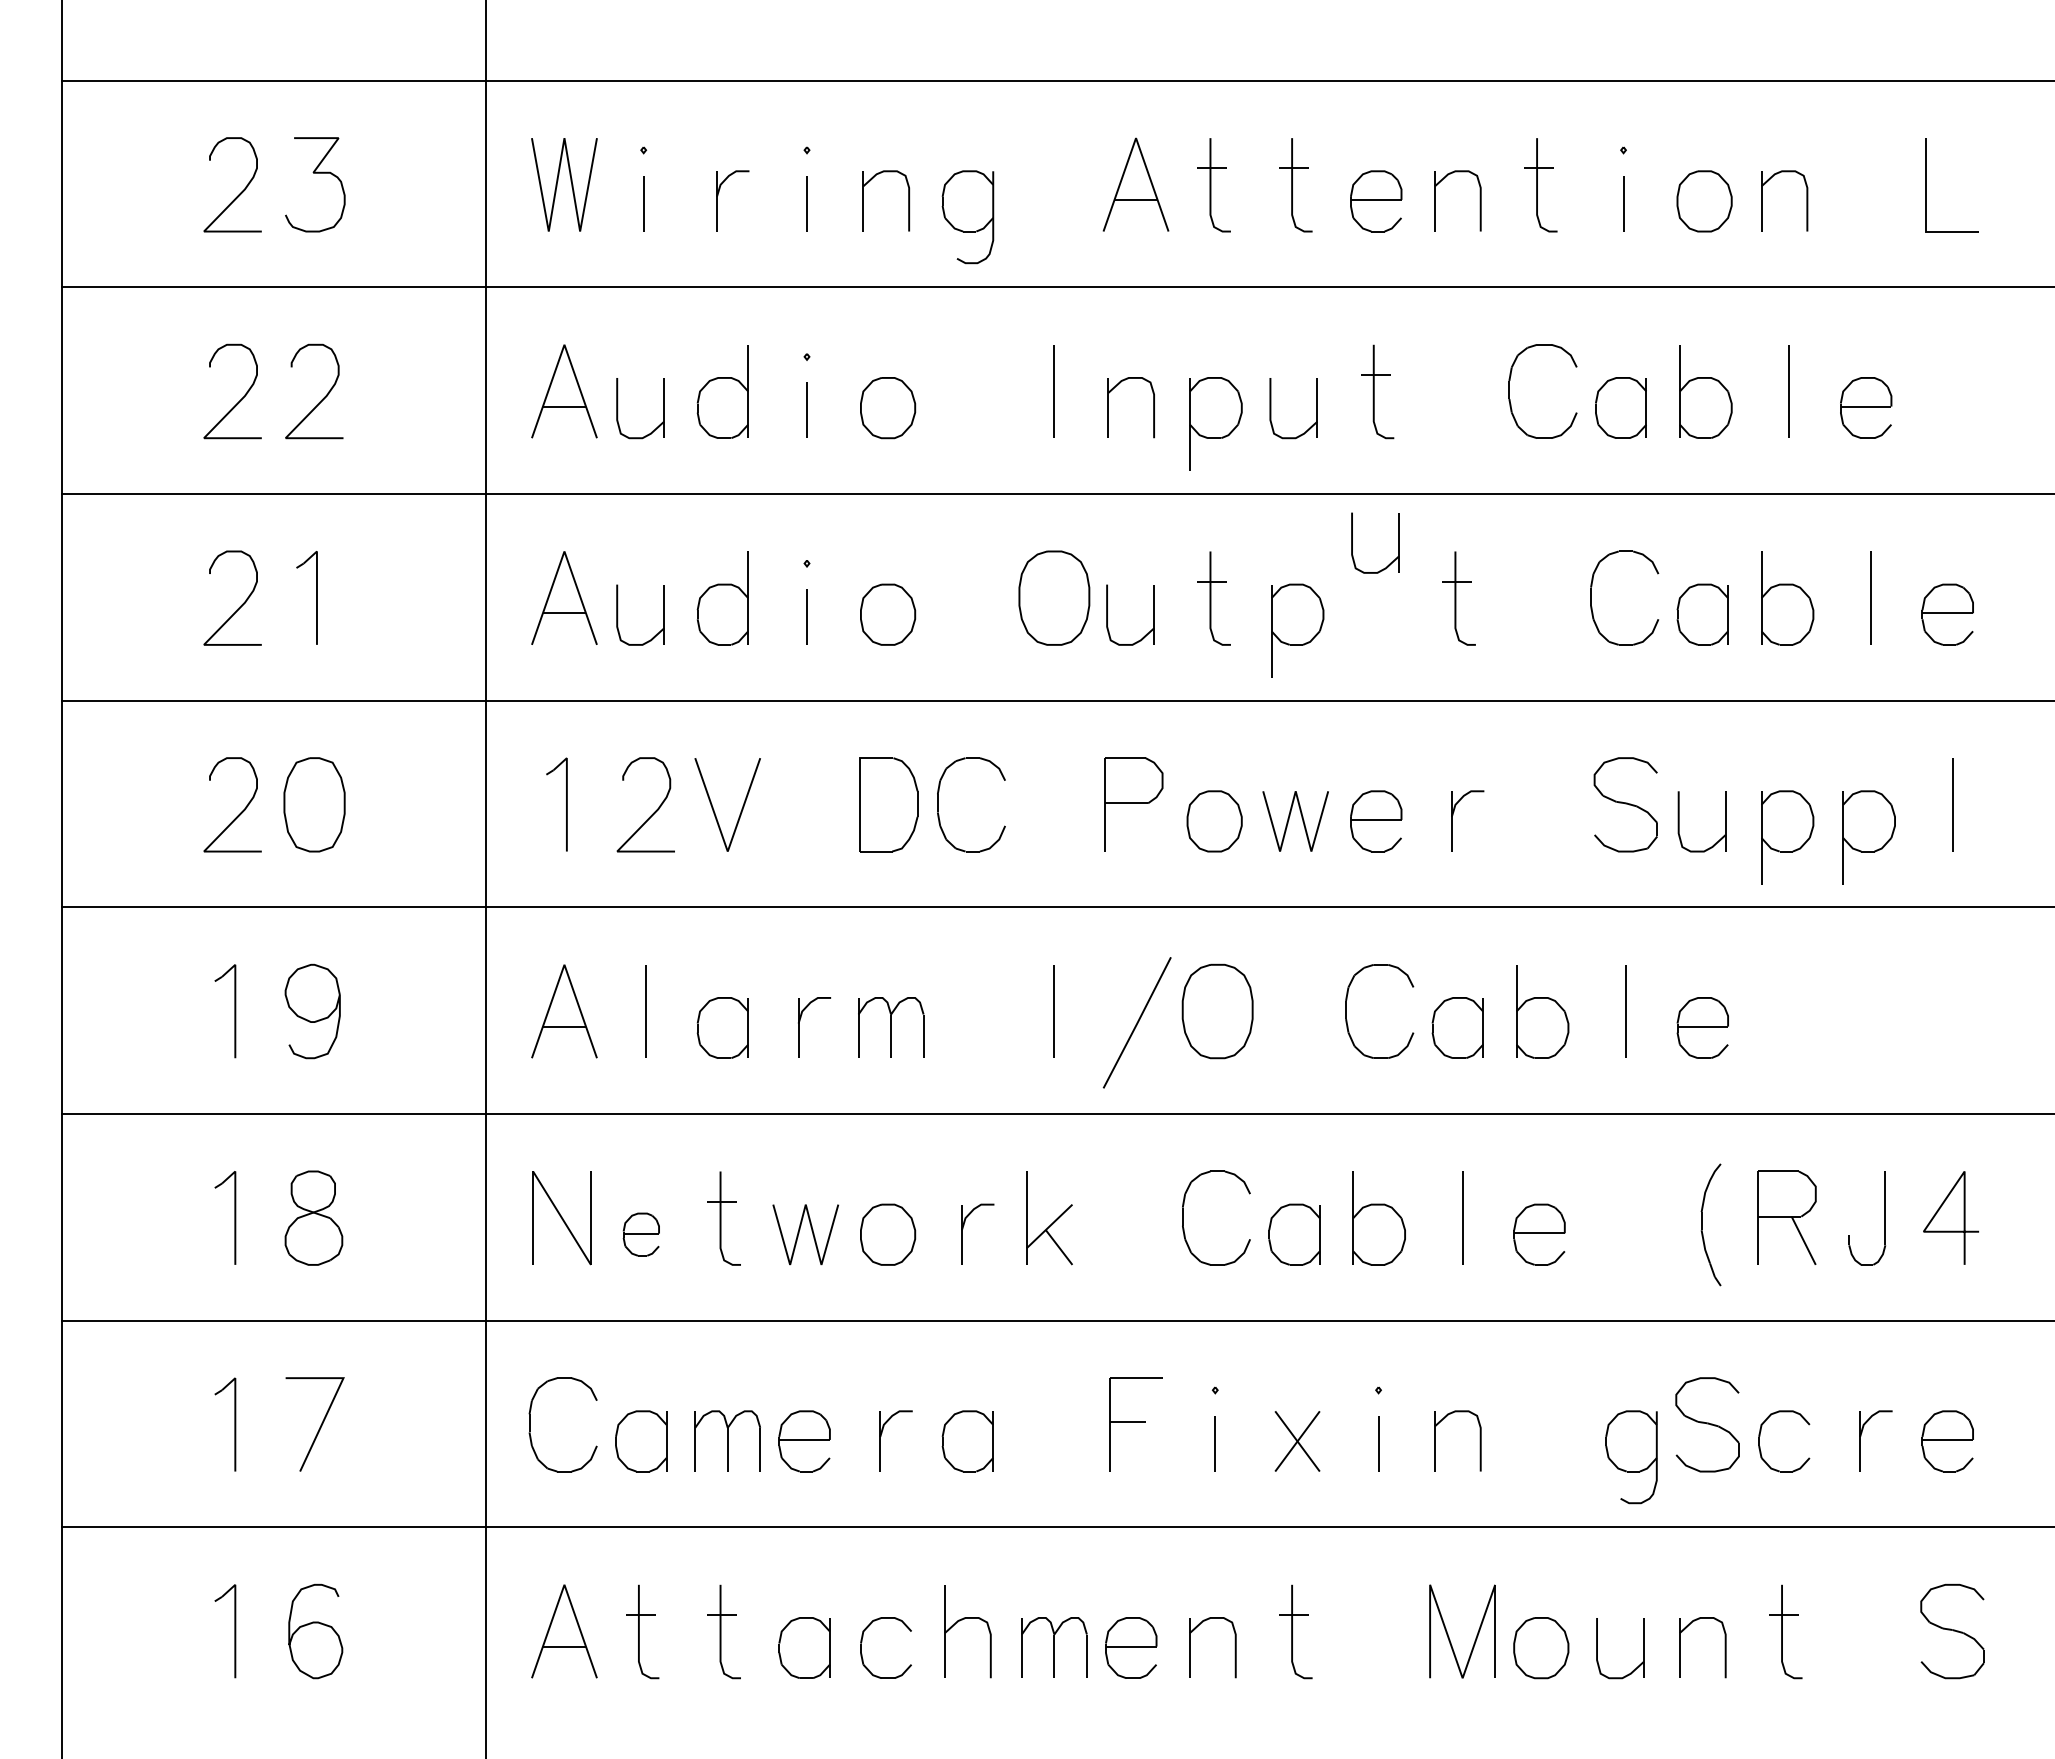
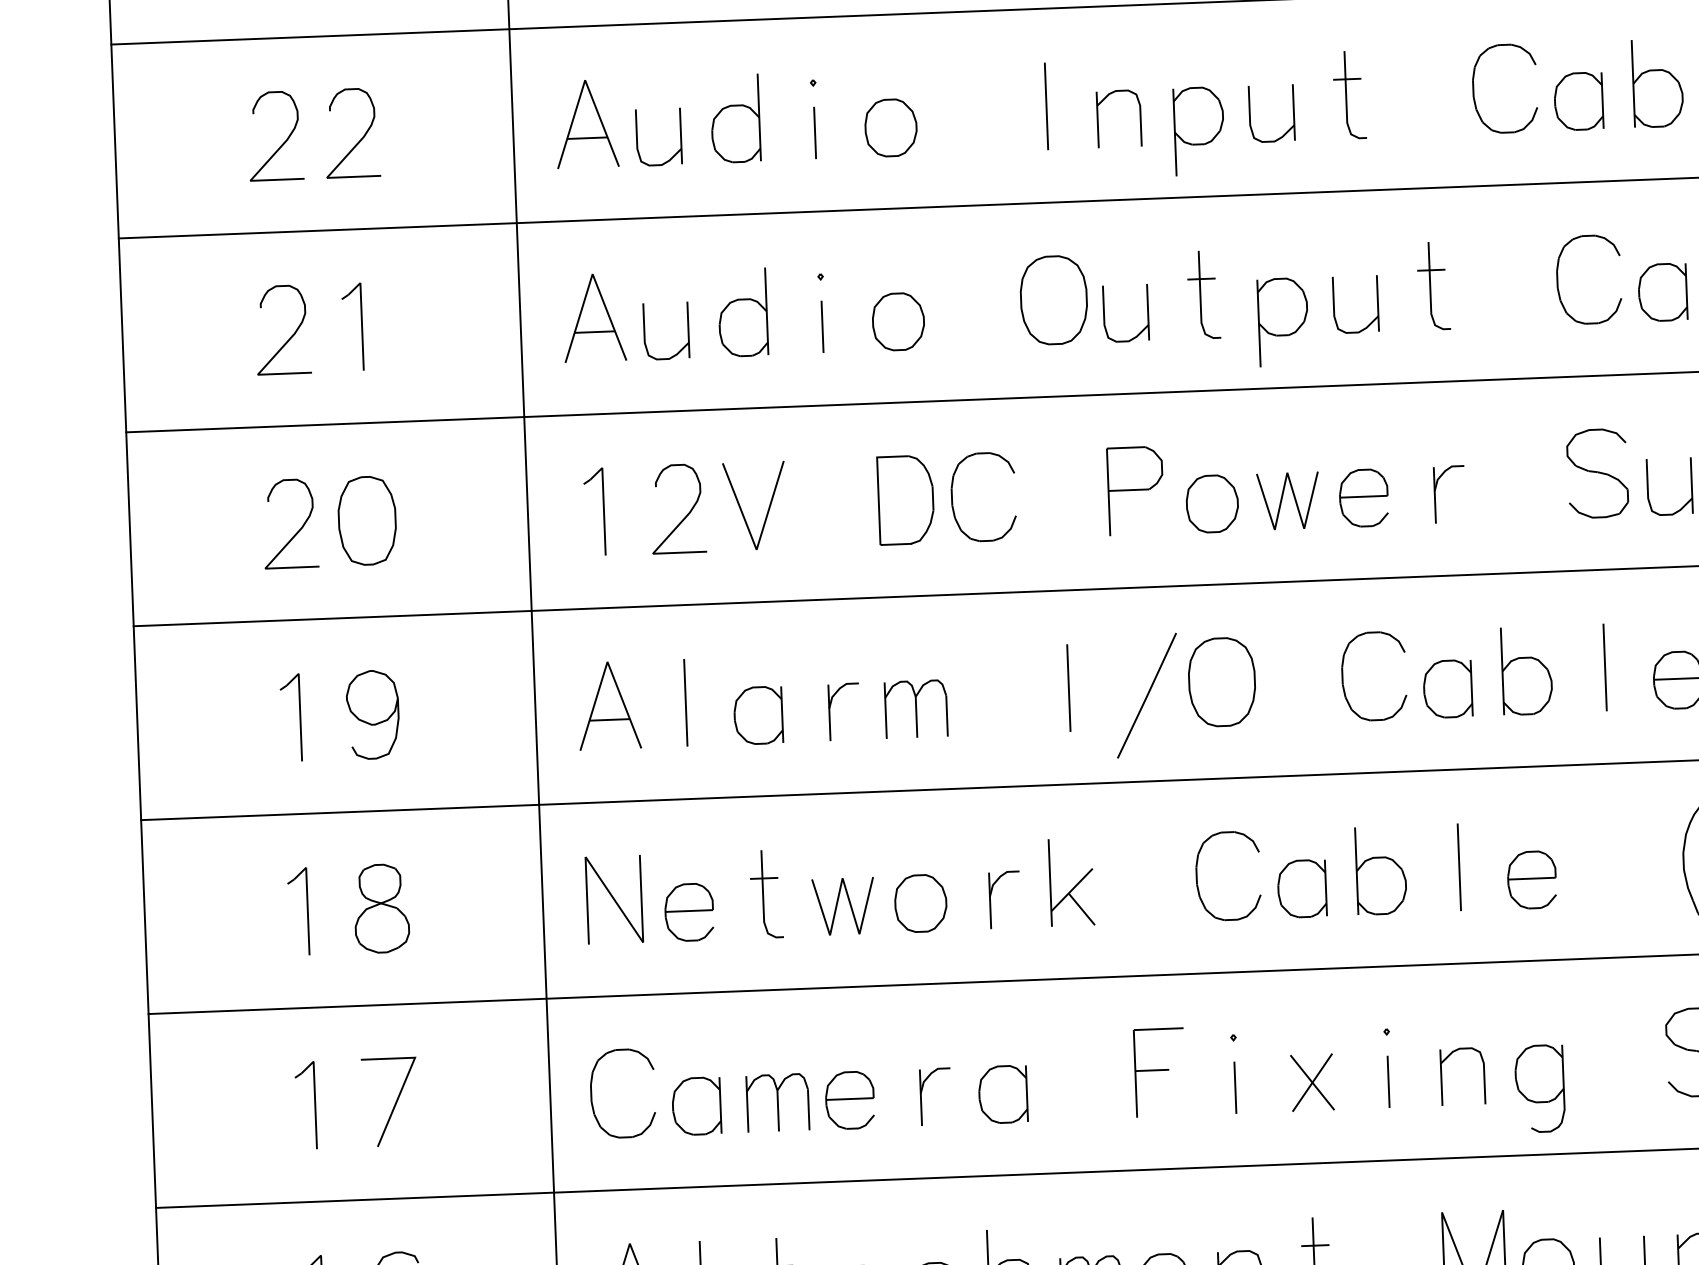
part: (1352, 542) -> (1334, 304), moved
part: (641, 1234) -> (689, 912), size x1.43
part: (1631, 1457) -> (1540, 1089), moved

